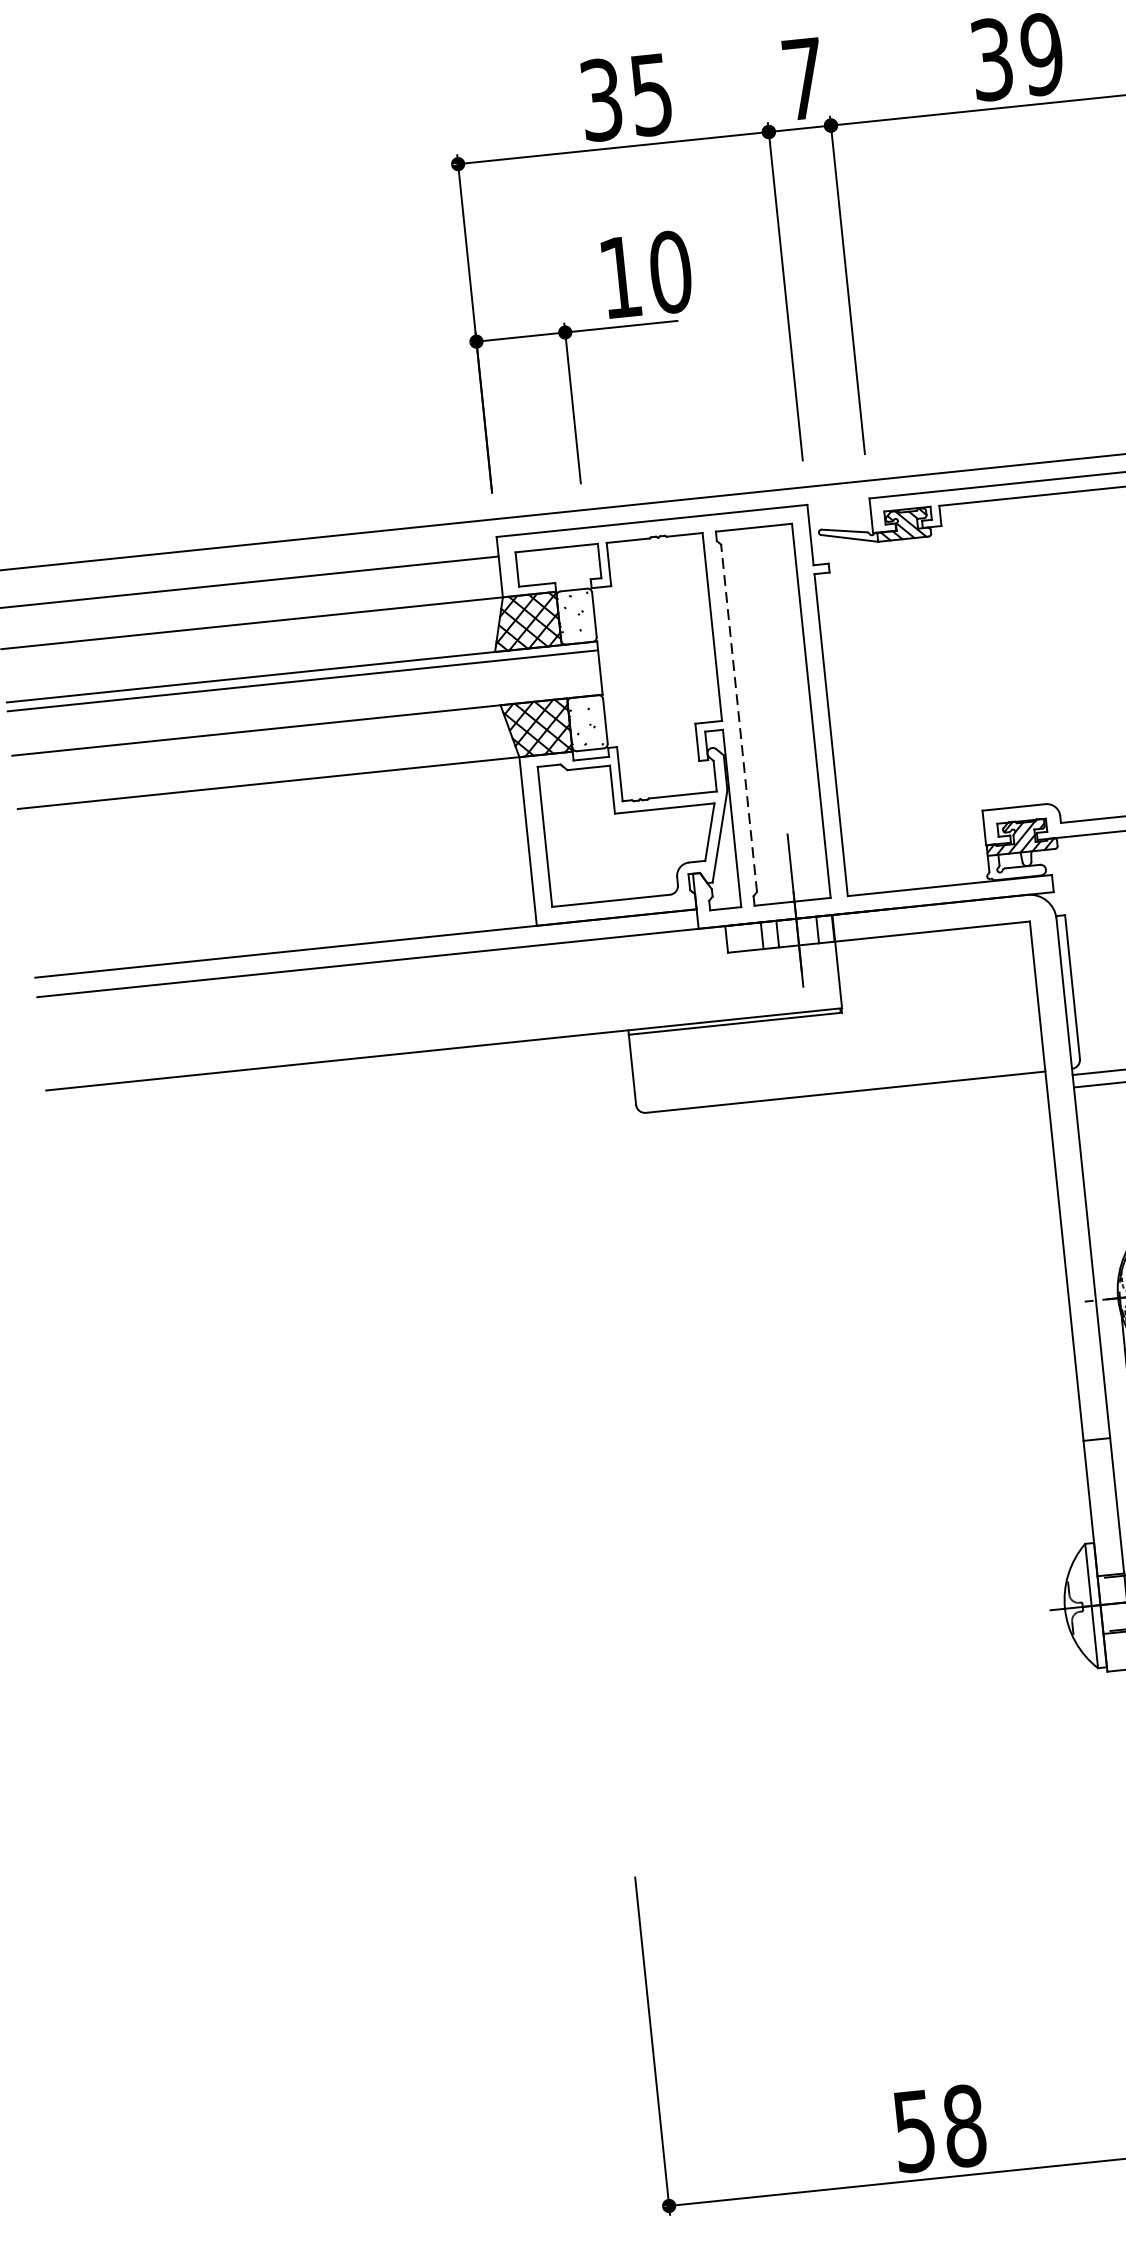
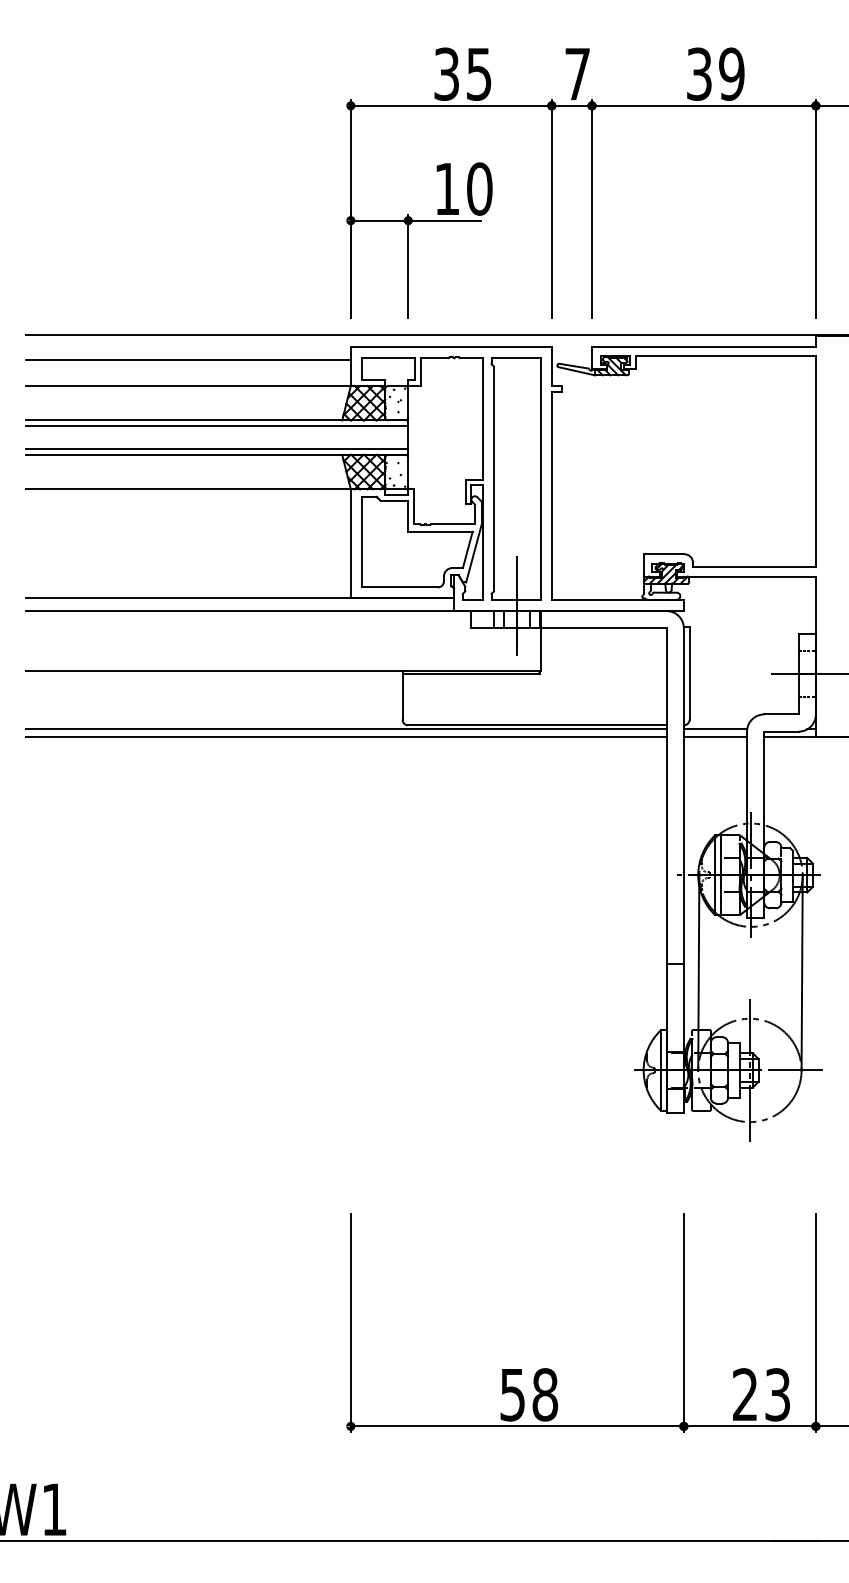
line: (306, 716) -> (217, 449), added
line: (738, 717) -> (493, 478), dashed -> solid
line: (551, 1129) -> (346, 729), added
line: (552, 1141) -> (346, 737), added

